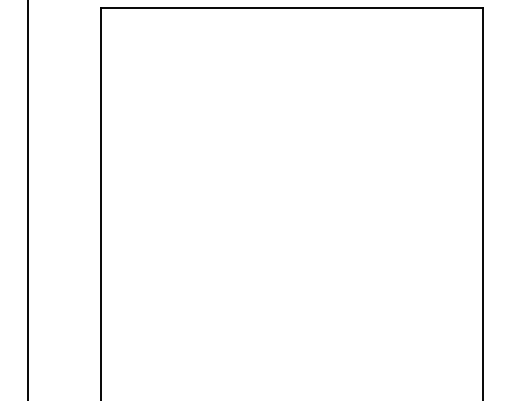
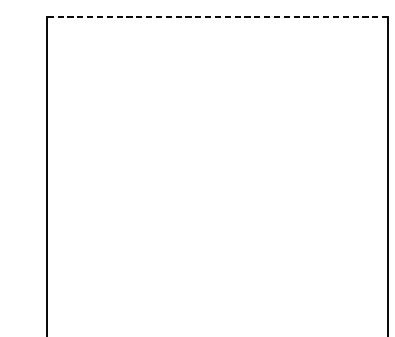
line: (292, 7) -> (218, 16), solid -> dashed

